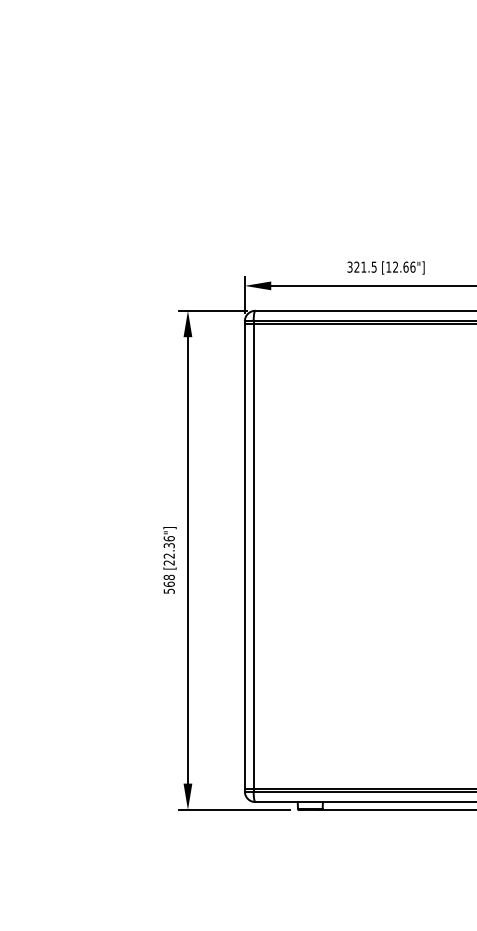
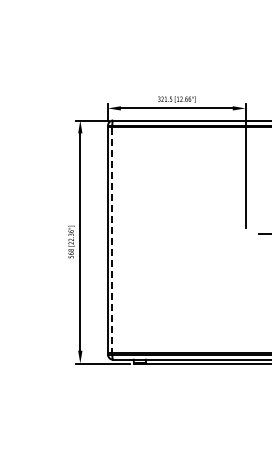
line: (254, 555) -> (112, 239), solid -> dashed

